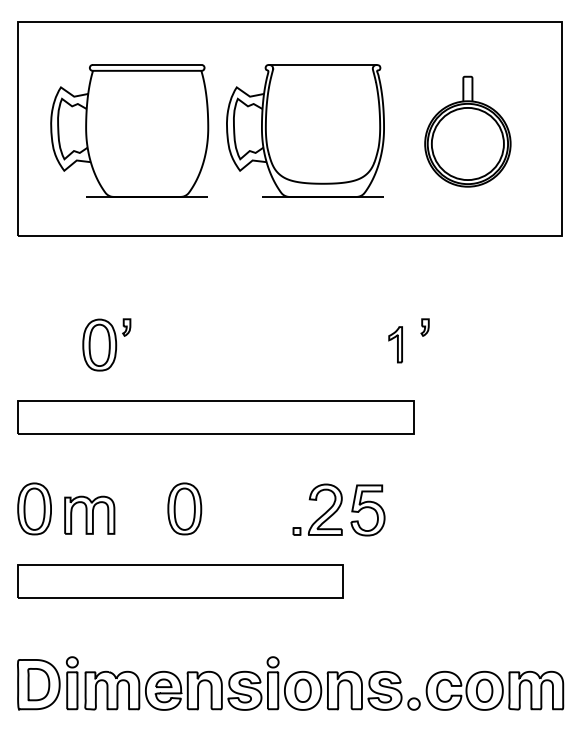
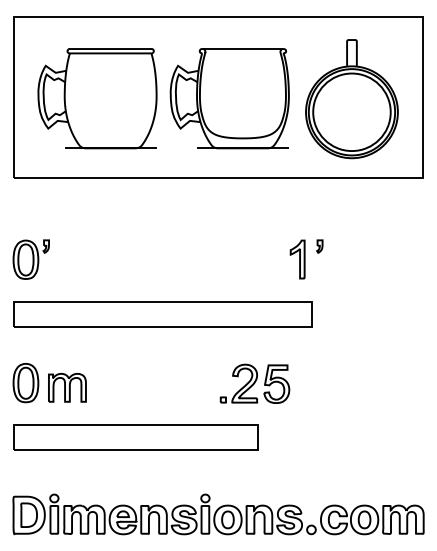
part: (467, 132) -> (351, 99), size x1.43
part: (105, 344) -> (30, 259), moved
part: (395, 344) -> (297, 259), size x1.43
part: (184, 509) -> (138, 383), removed

